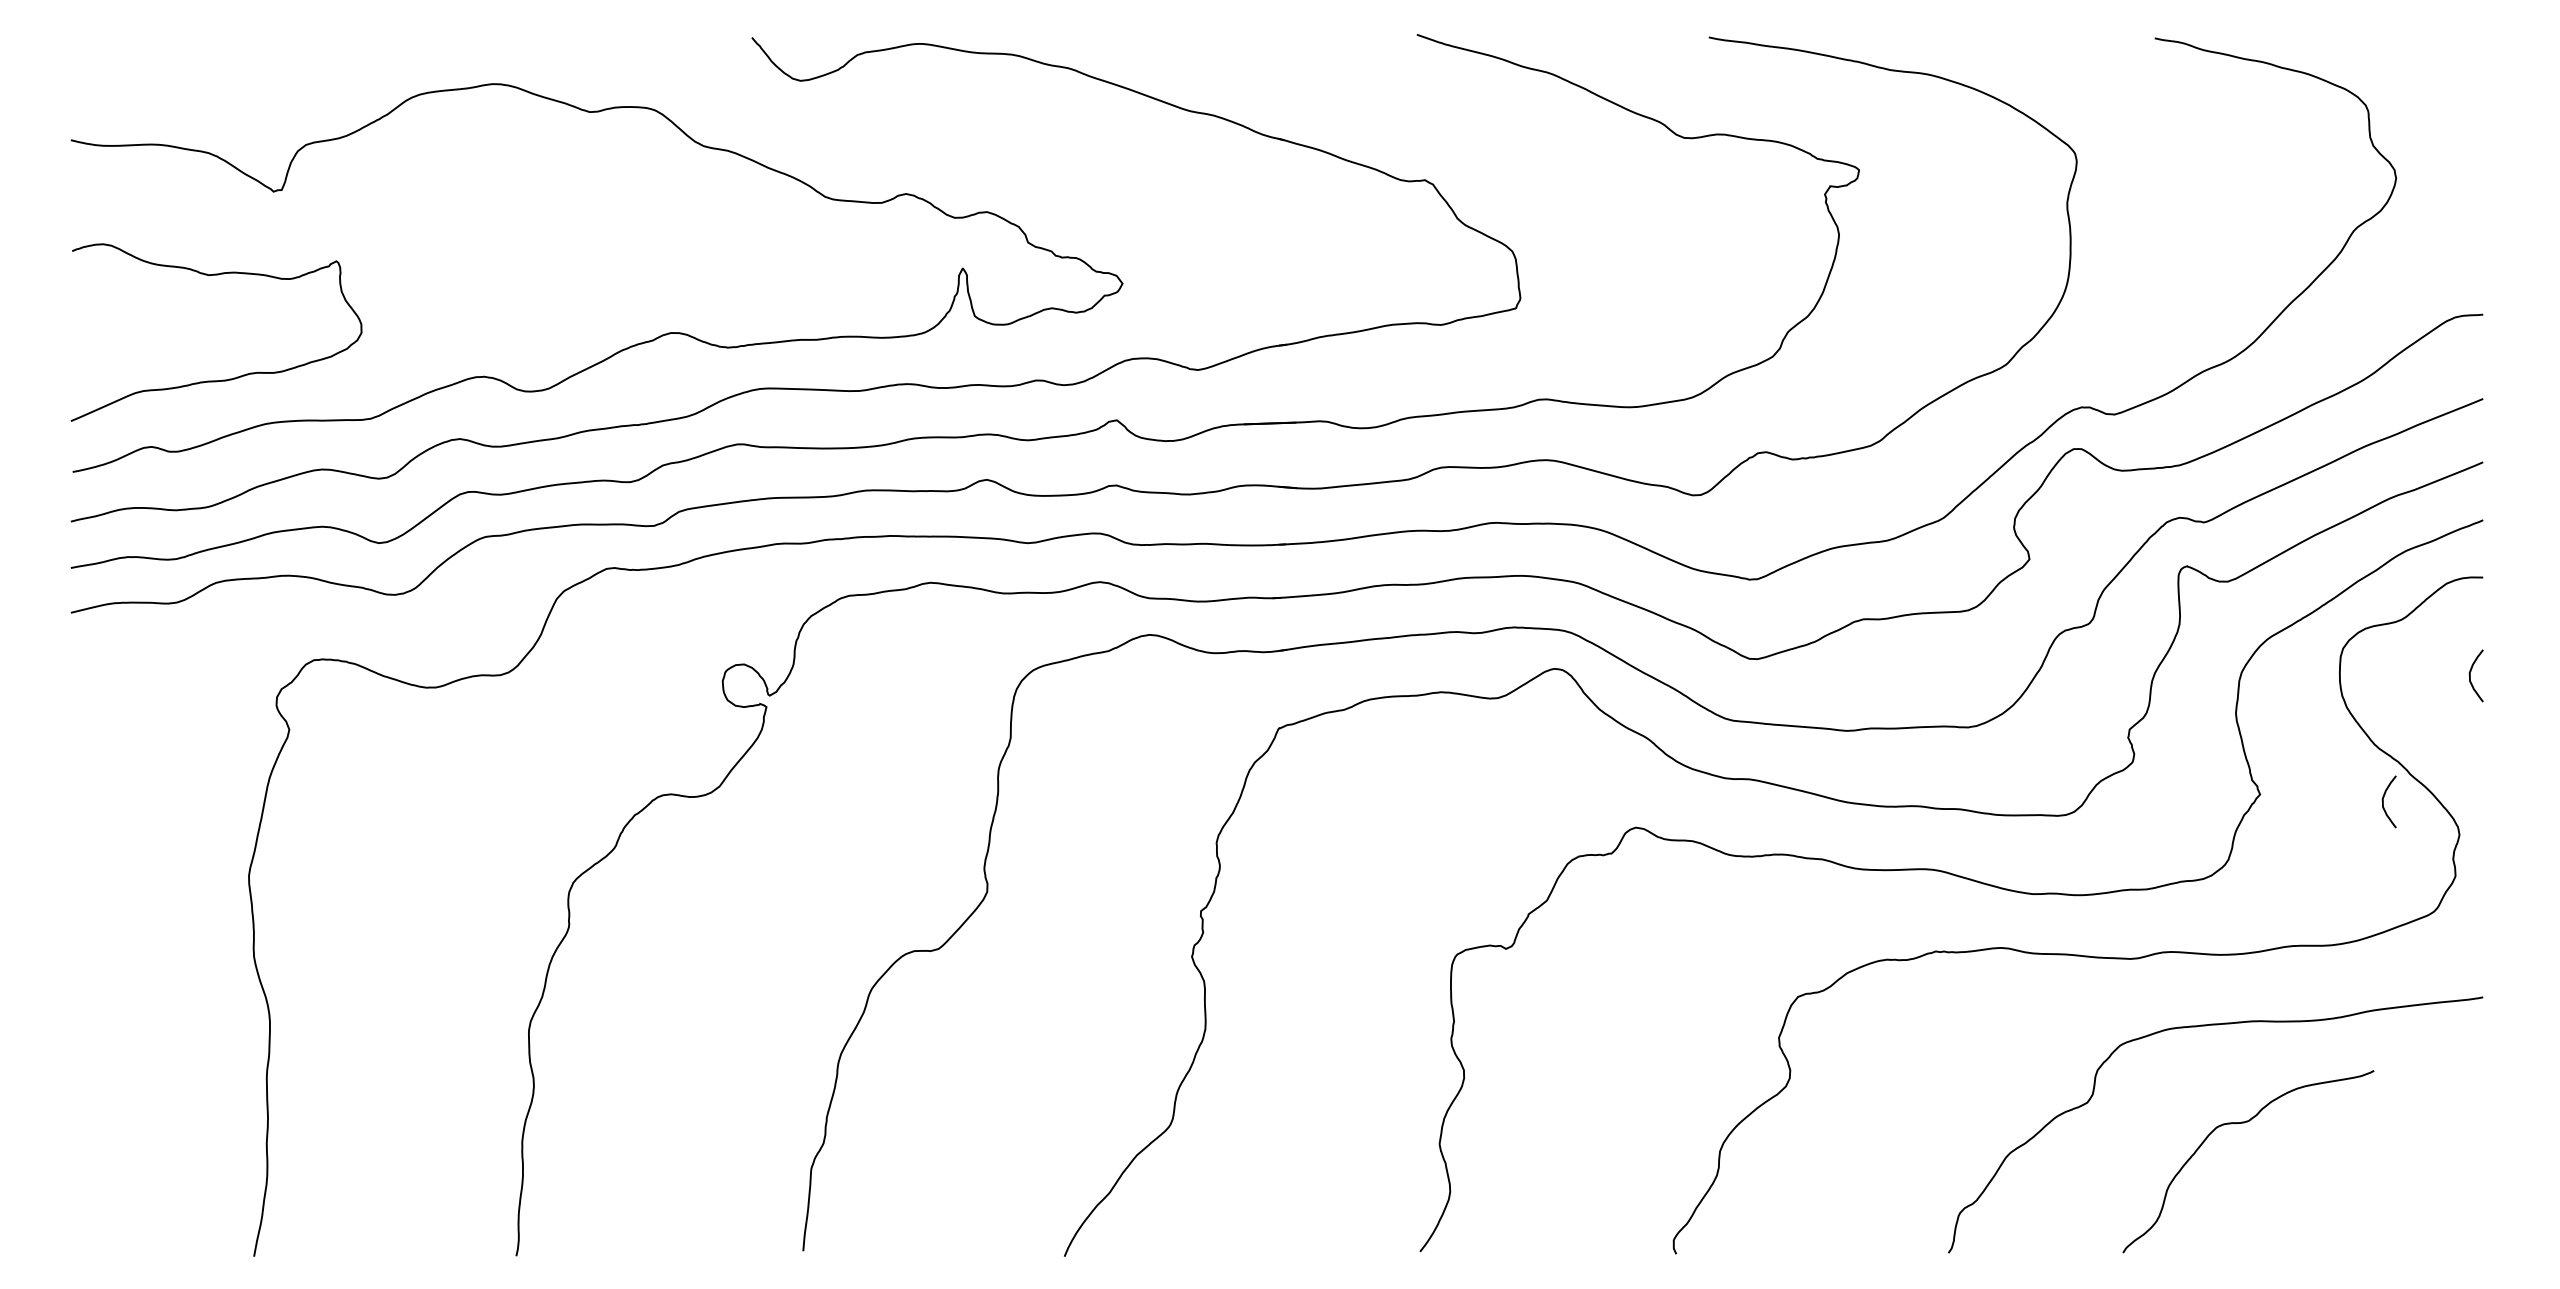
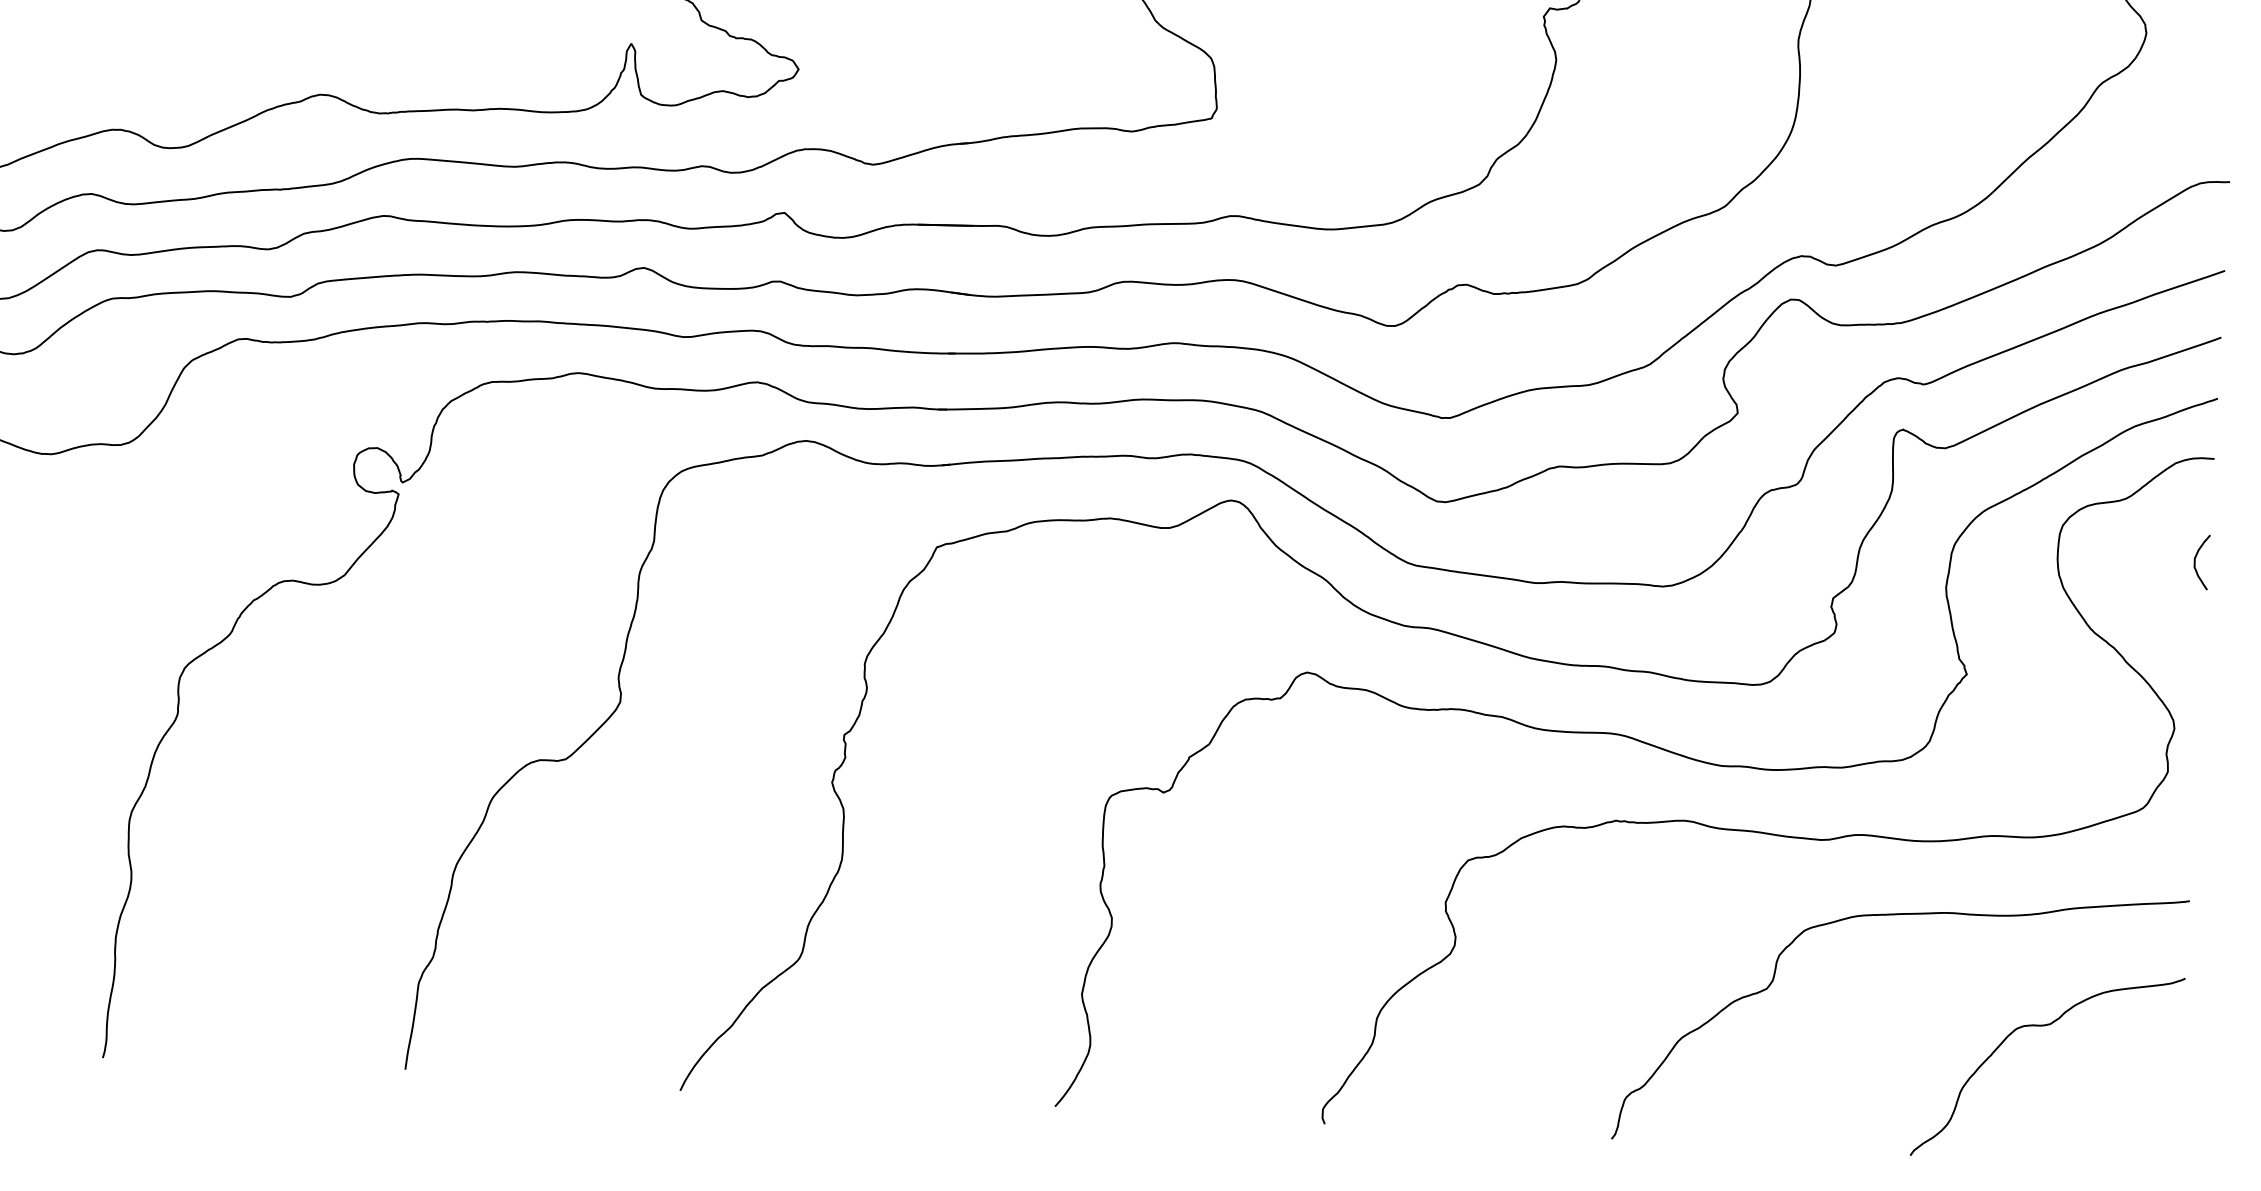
curve: (2383, 801) -> (2096, 689), removed
curve: (2244, 1123) -> (2045, 1026), moved

